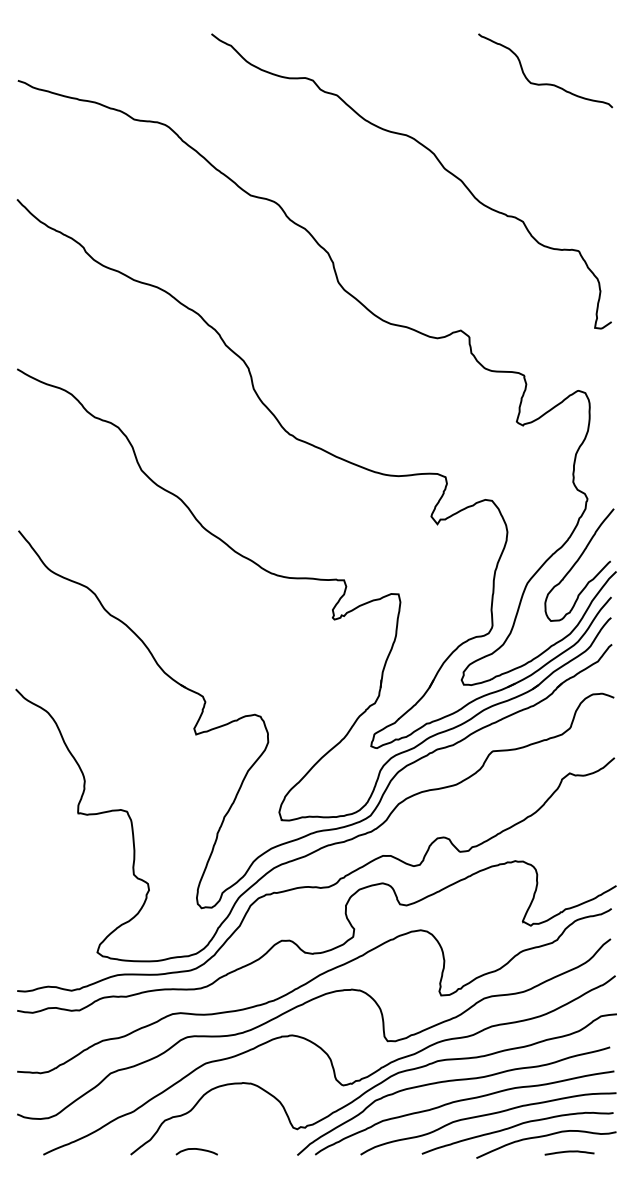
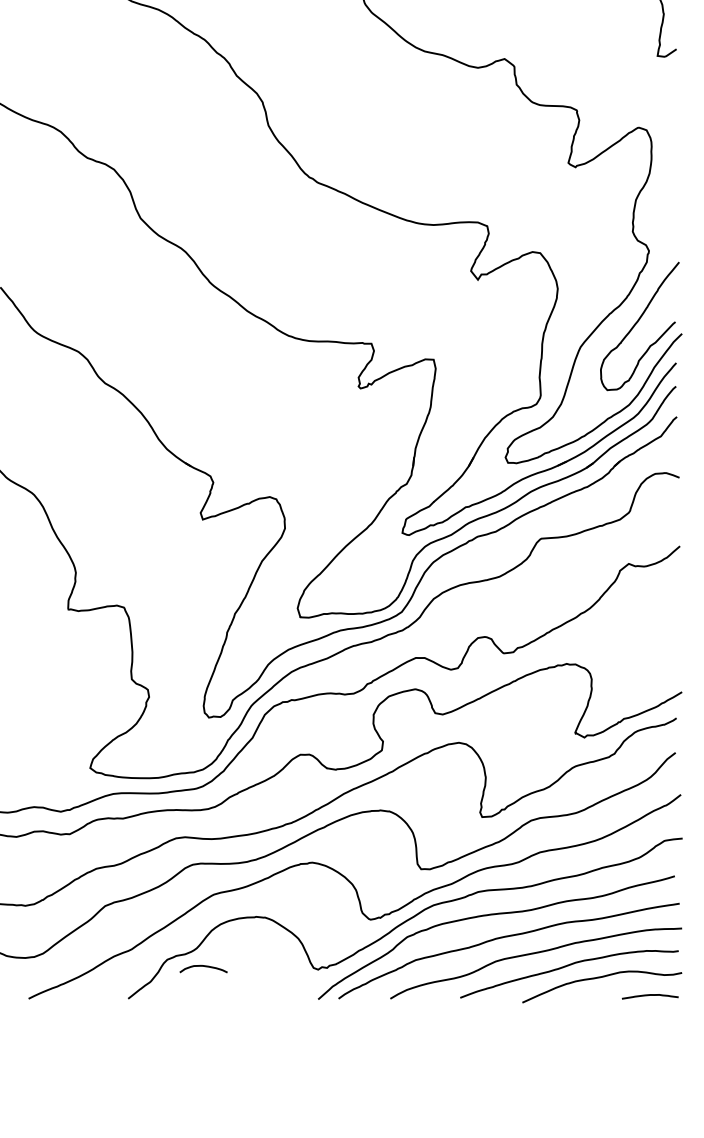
curve: (196, 1149) -> (203, 966), moved
curve: (569, 1152) -> (650, 996), moved

